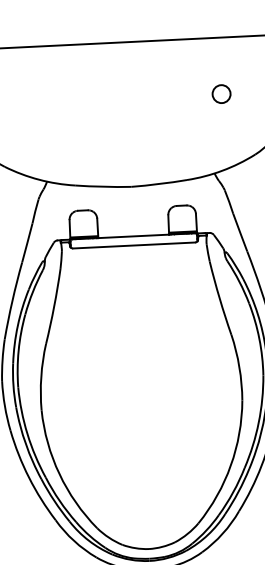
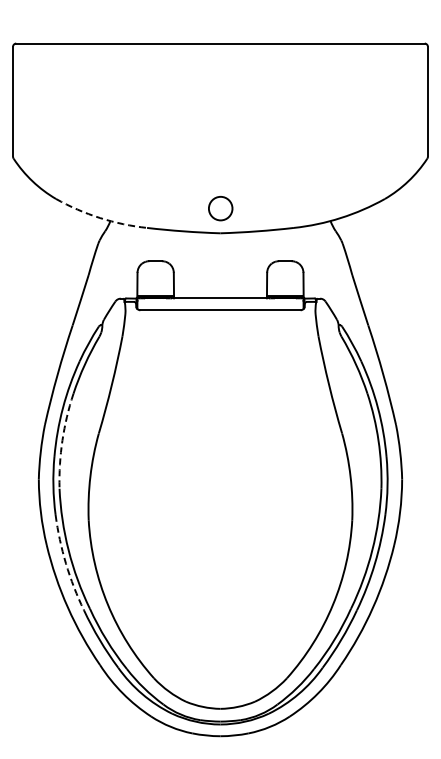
circle: (221, 94) -> (220, 208), moved
arc: (39, 180) -> (100, 218), solid -> dashed
arc: (18, 350) -> (62, 440), solid -> dashed
arc: (26, 444) -> (66, 563), solid -> dashed

